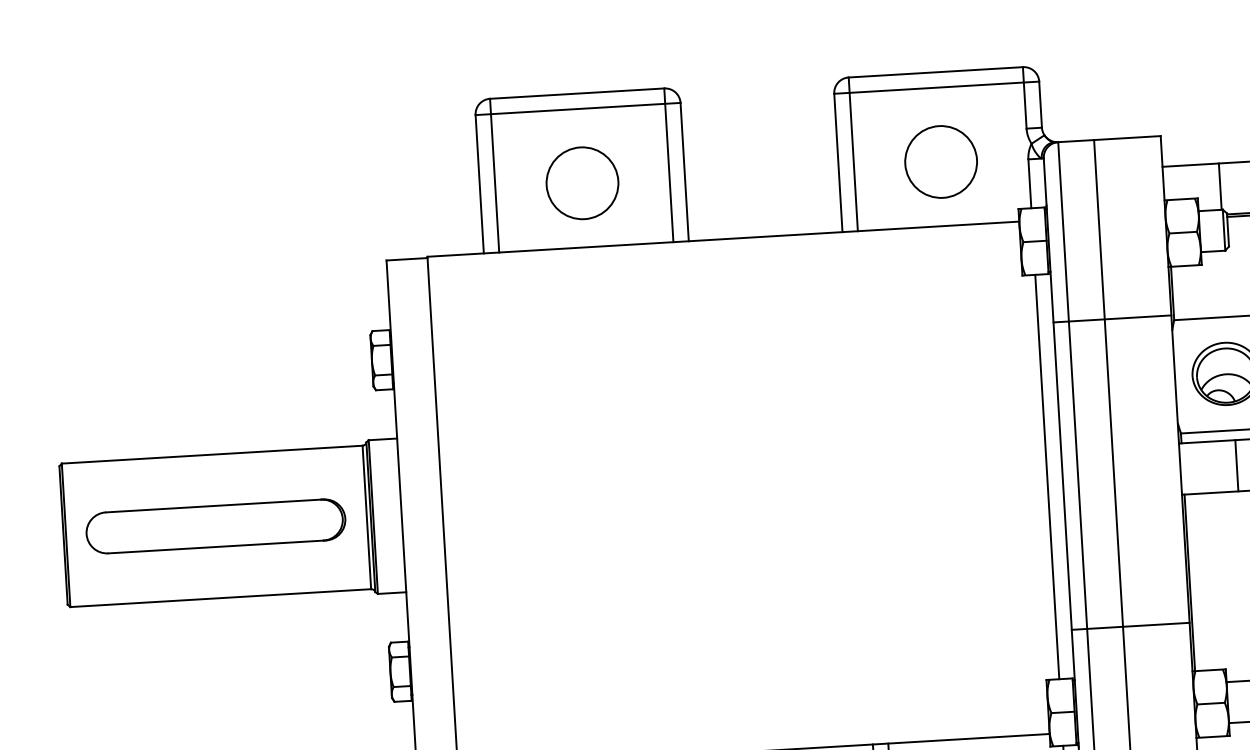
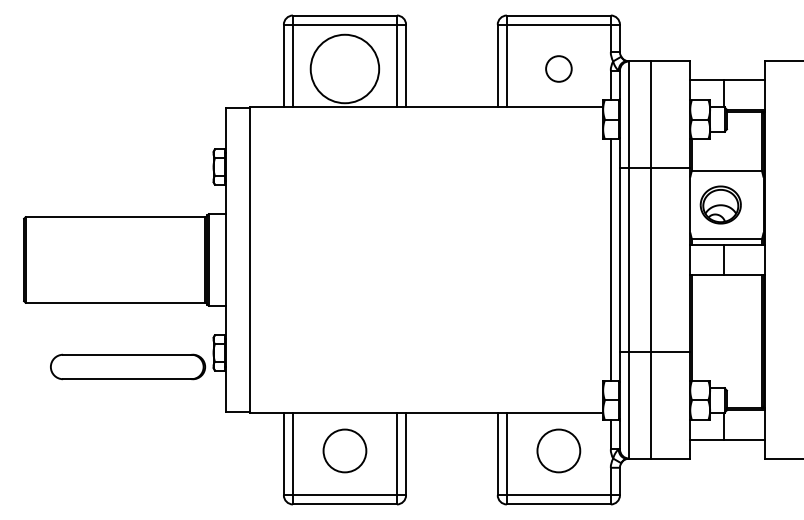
circle: (940, 161) -> (558, 68), size x0.6
circle: (581, 182) -> (344, 68), size x1.6
part: (216, 525) -> (128, 366), moved

